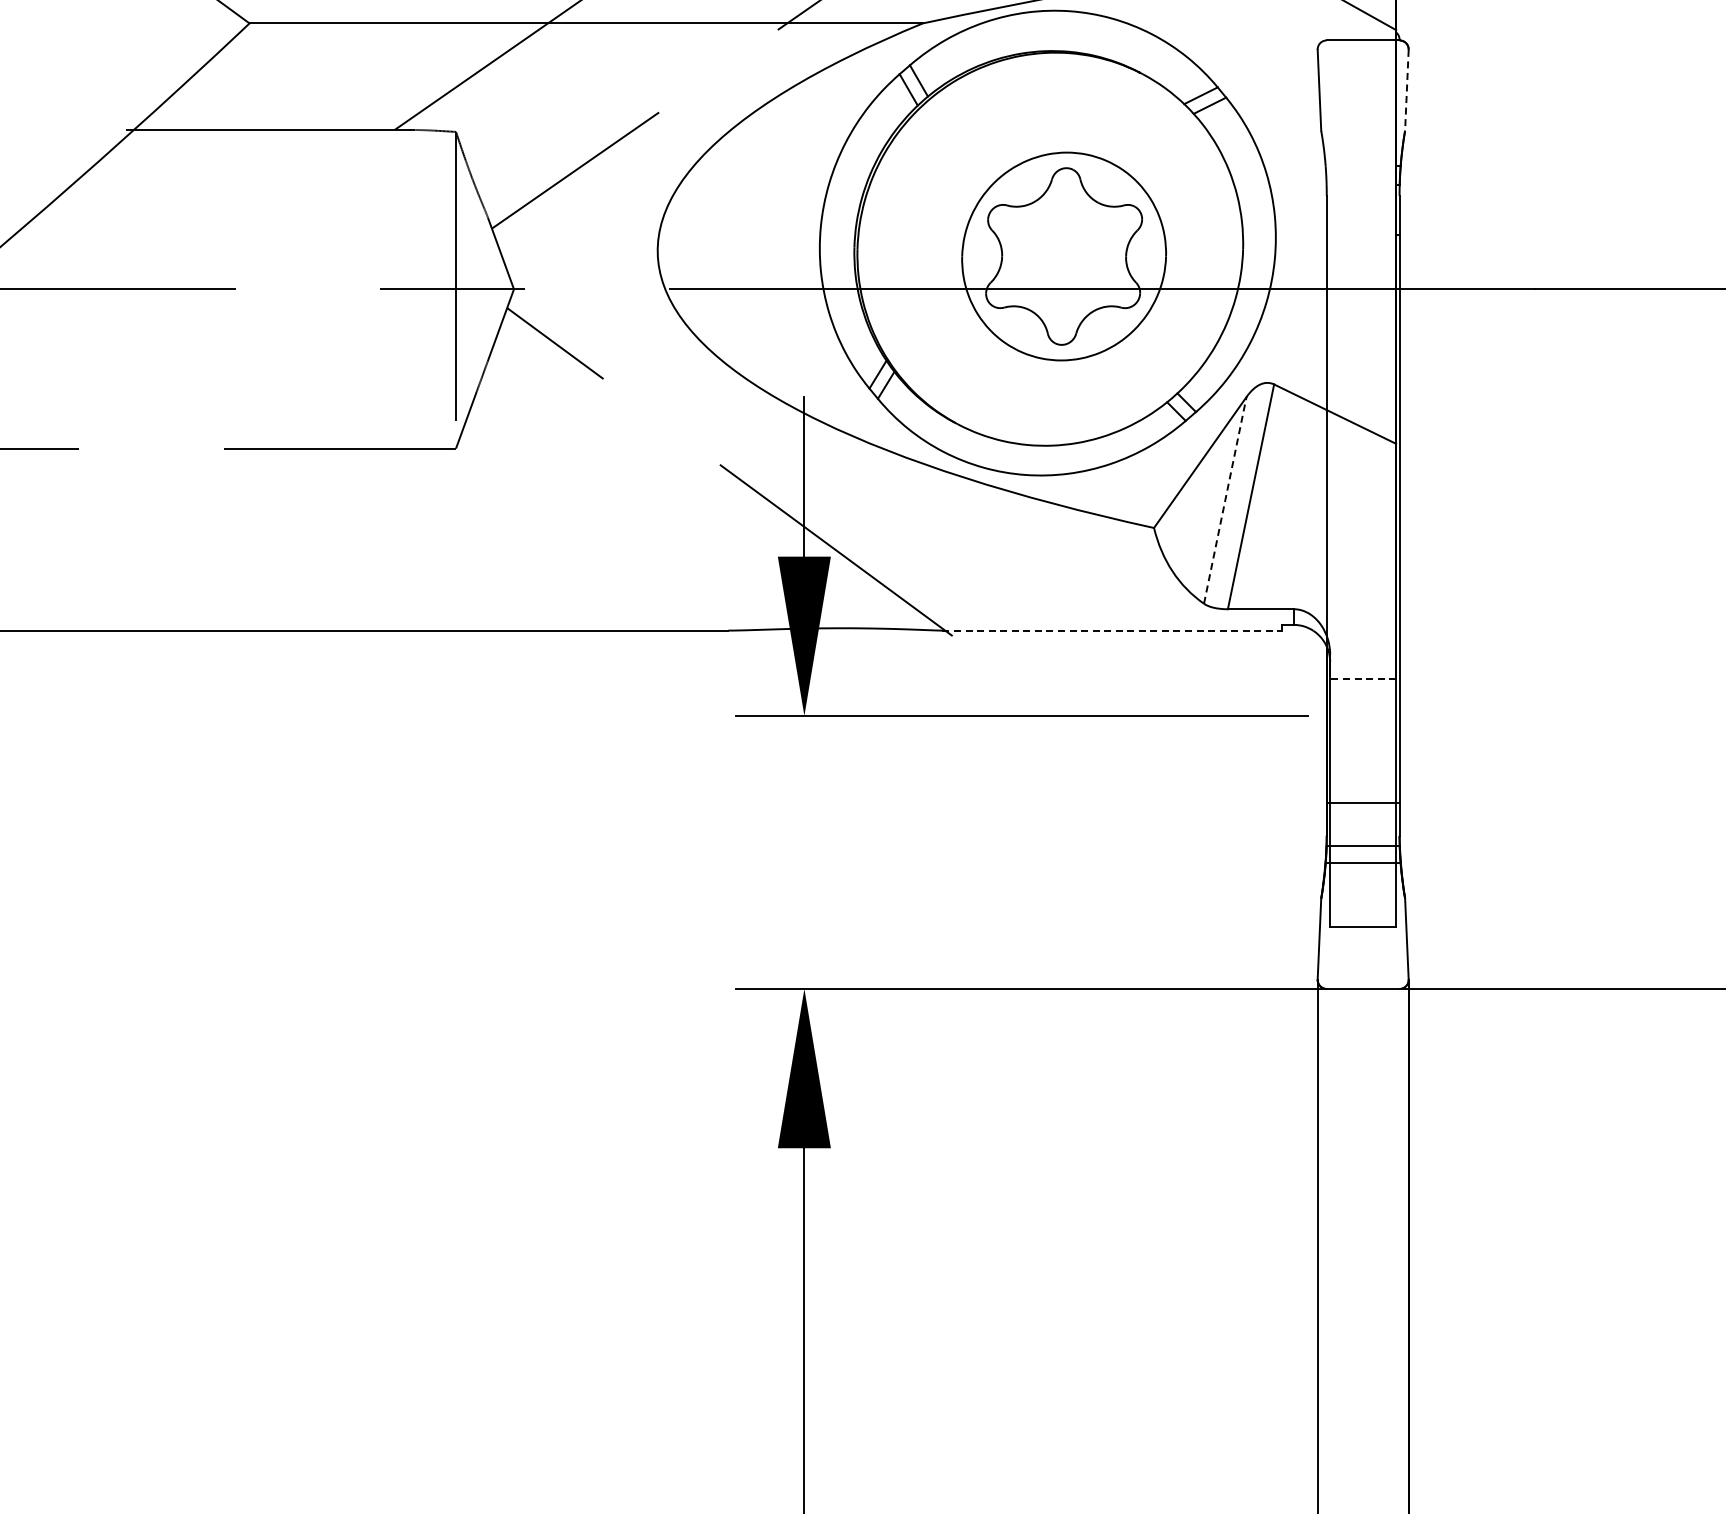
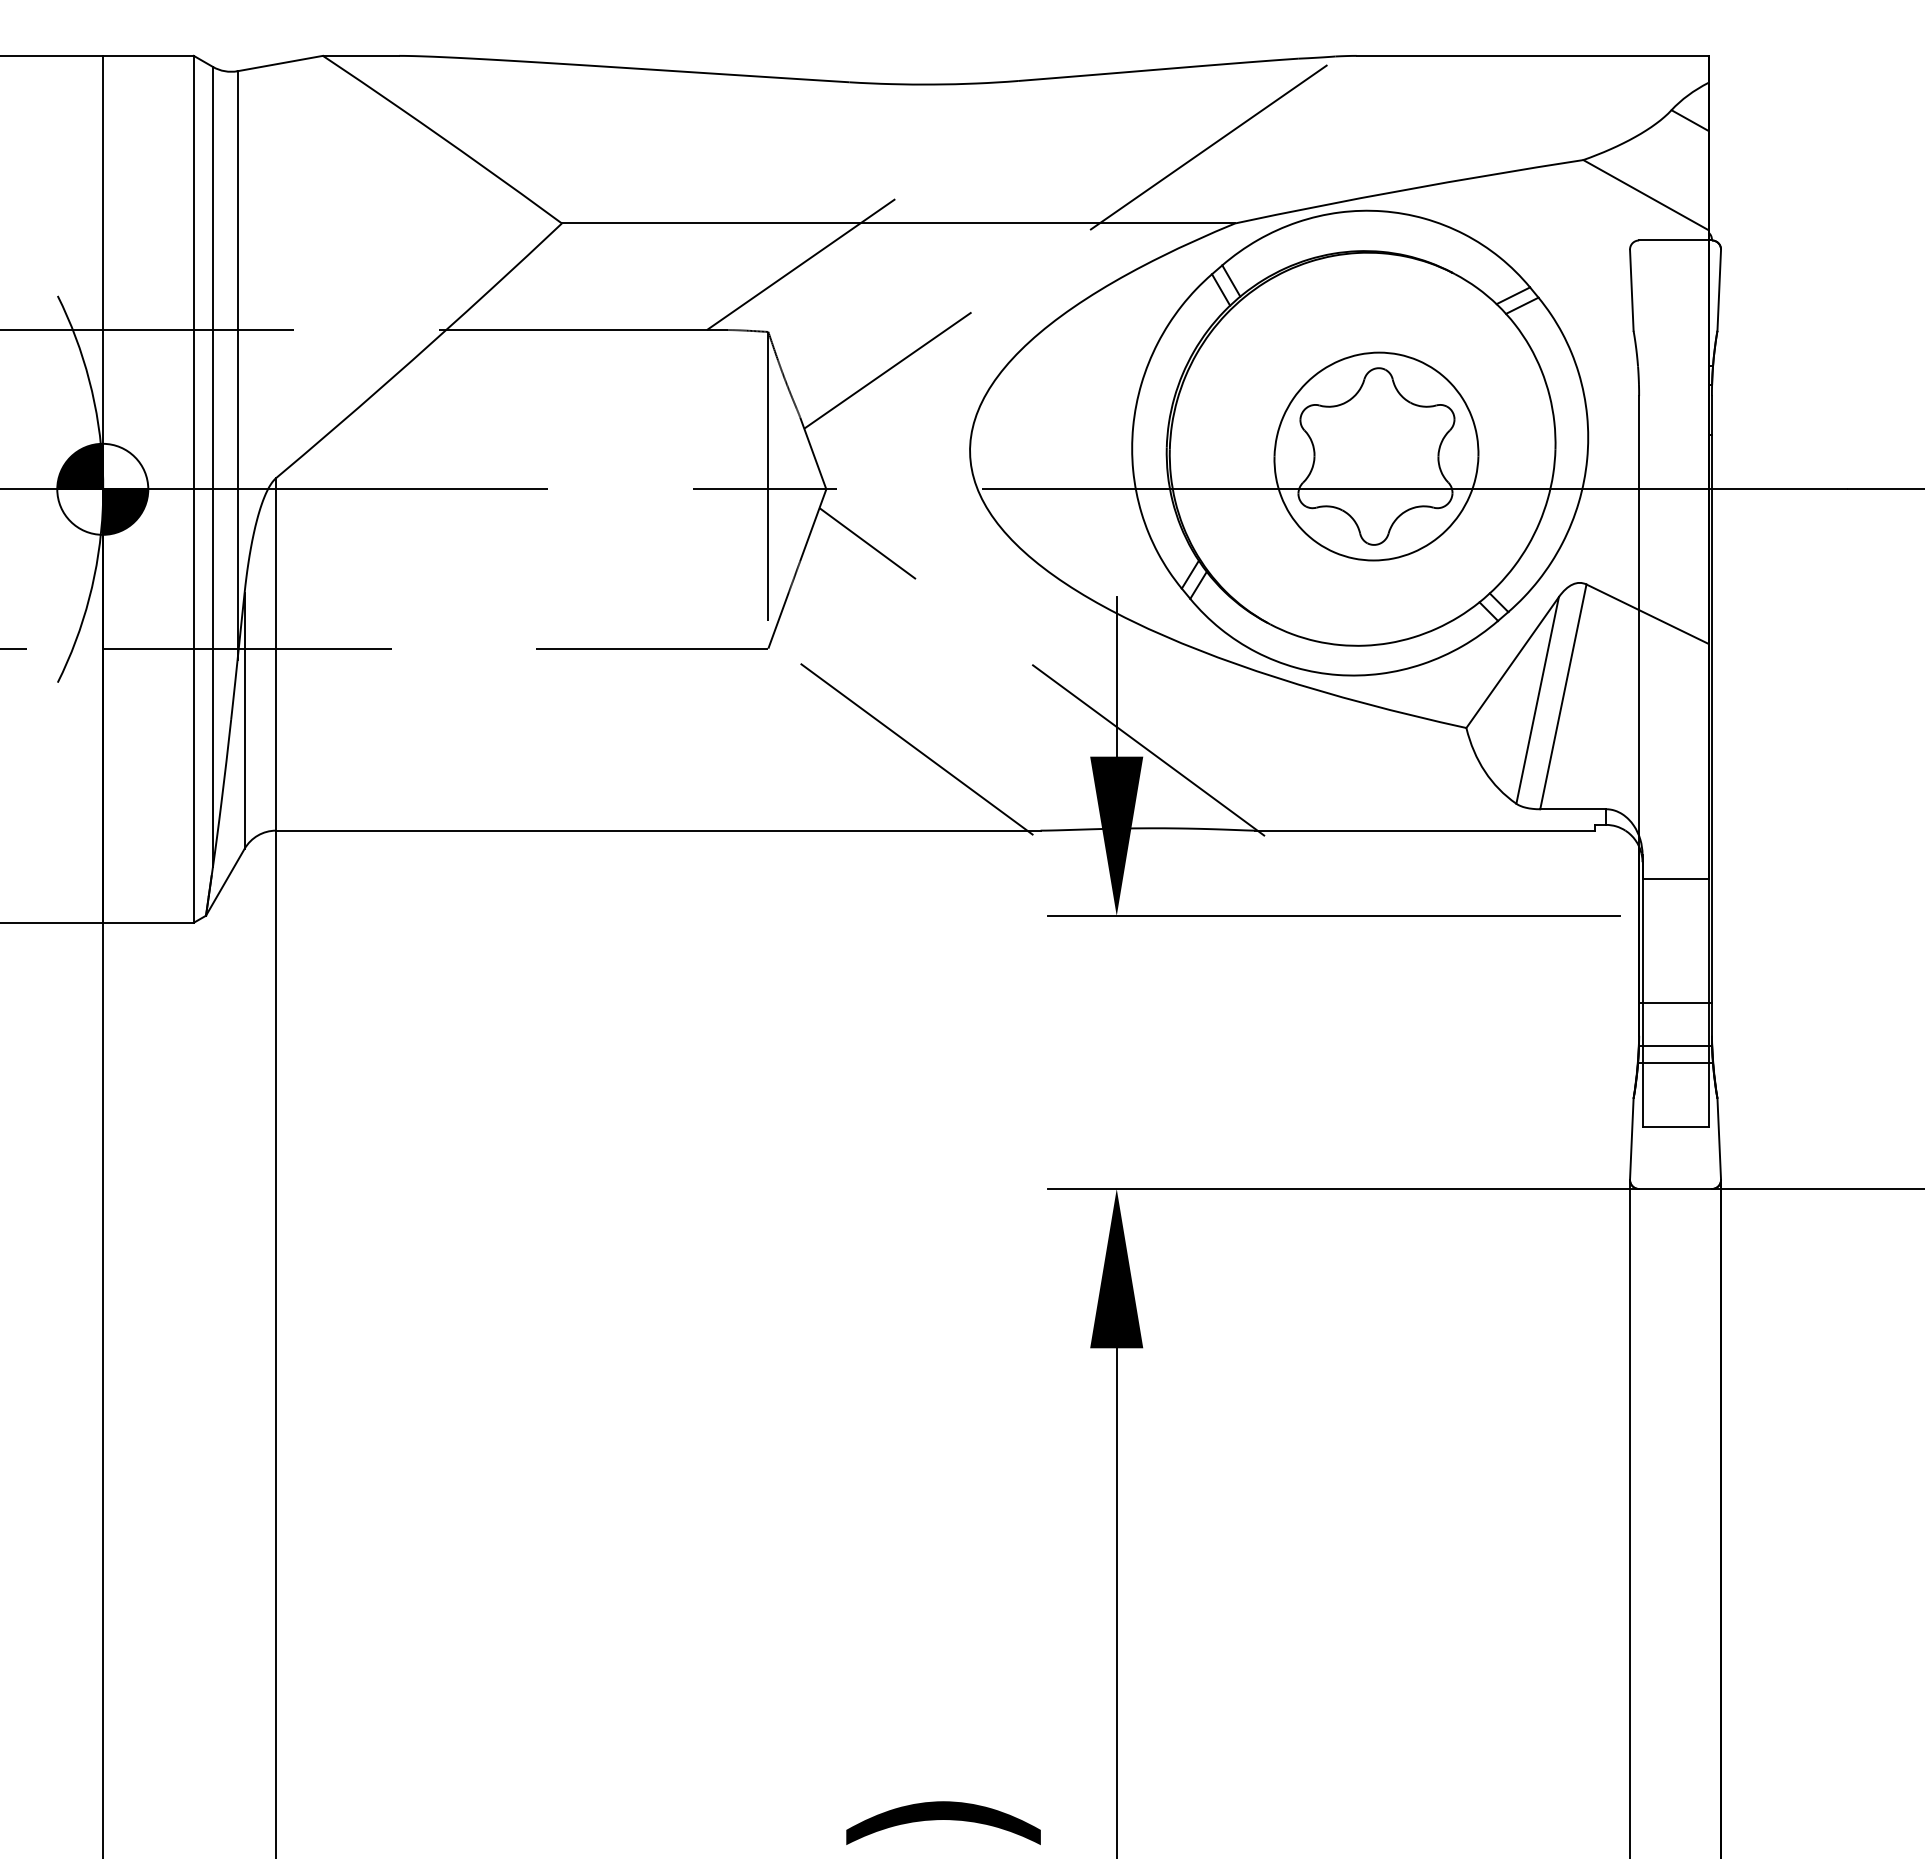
line: (1407, 90) -> (1719, 290), dashed -> solid
line: (1225, 500) -> (1537, 700), dashed -> solid
line: (589, 538) -> (901, 738), added
line: (1112, 630) -> (1424, 830), dashed -> solid
line: (1363, 679) -> (1675, 879), dashed -> solid

